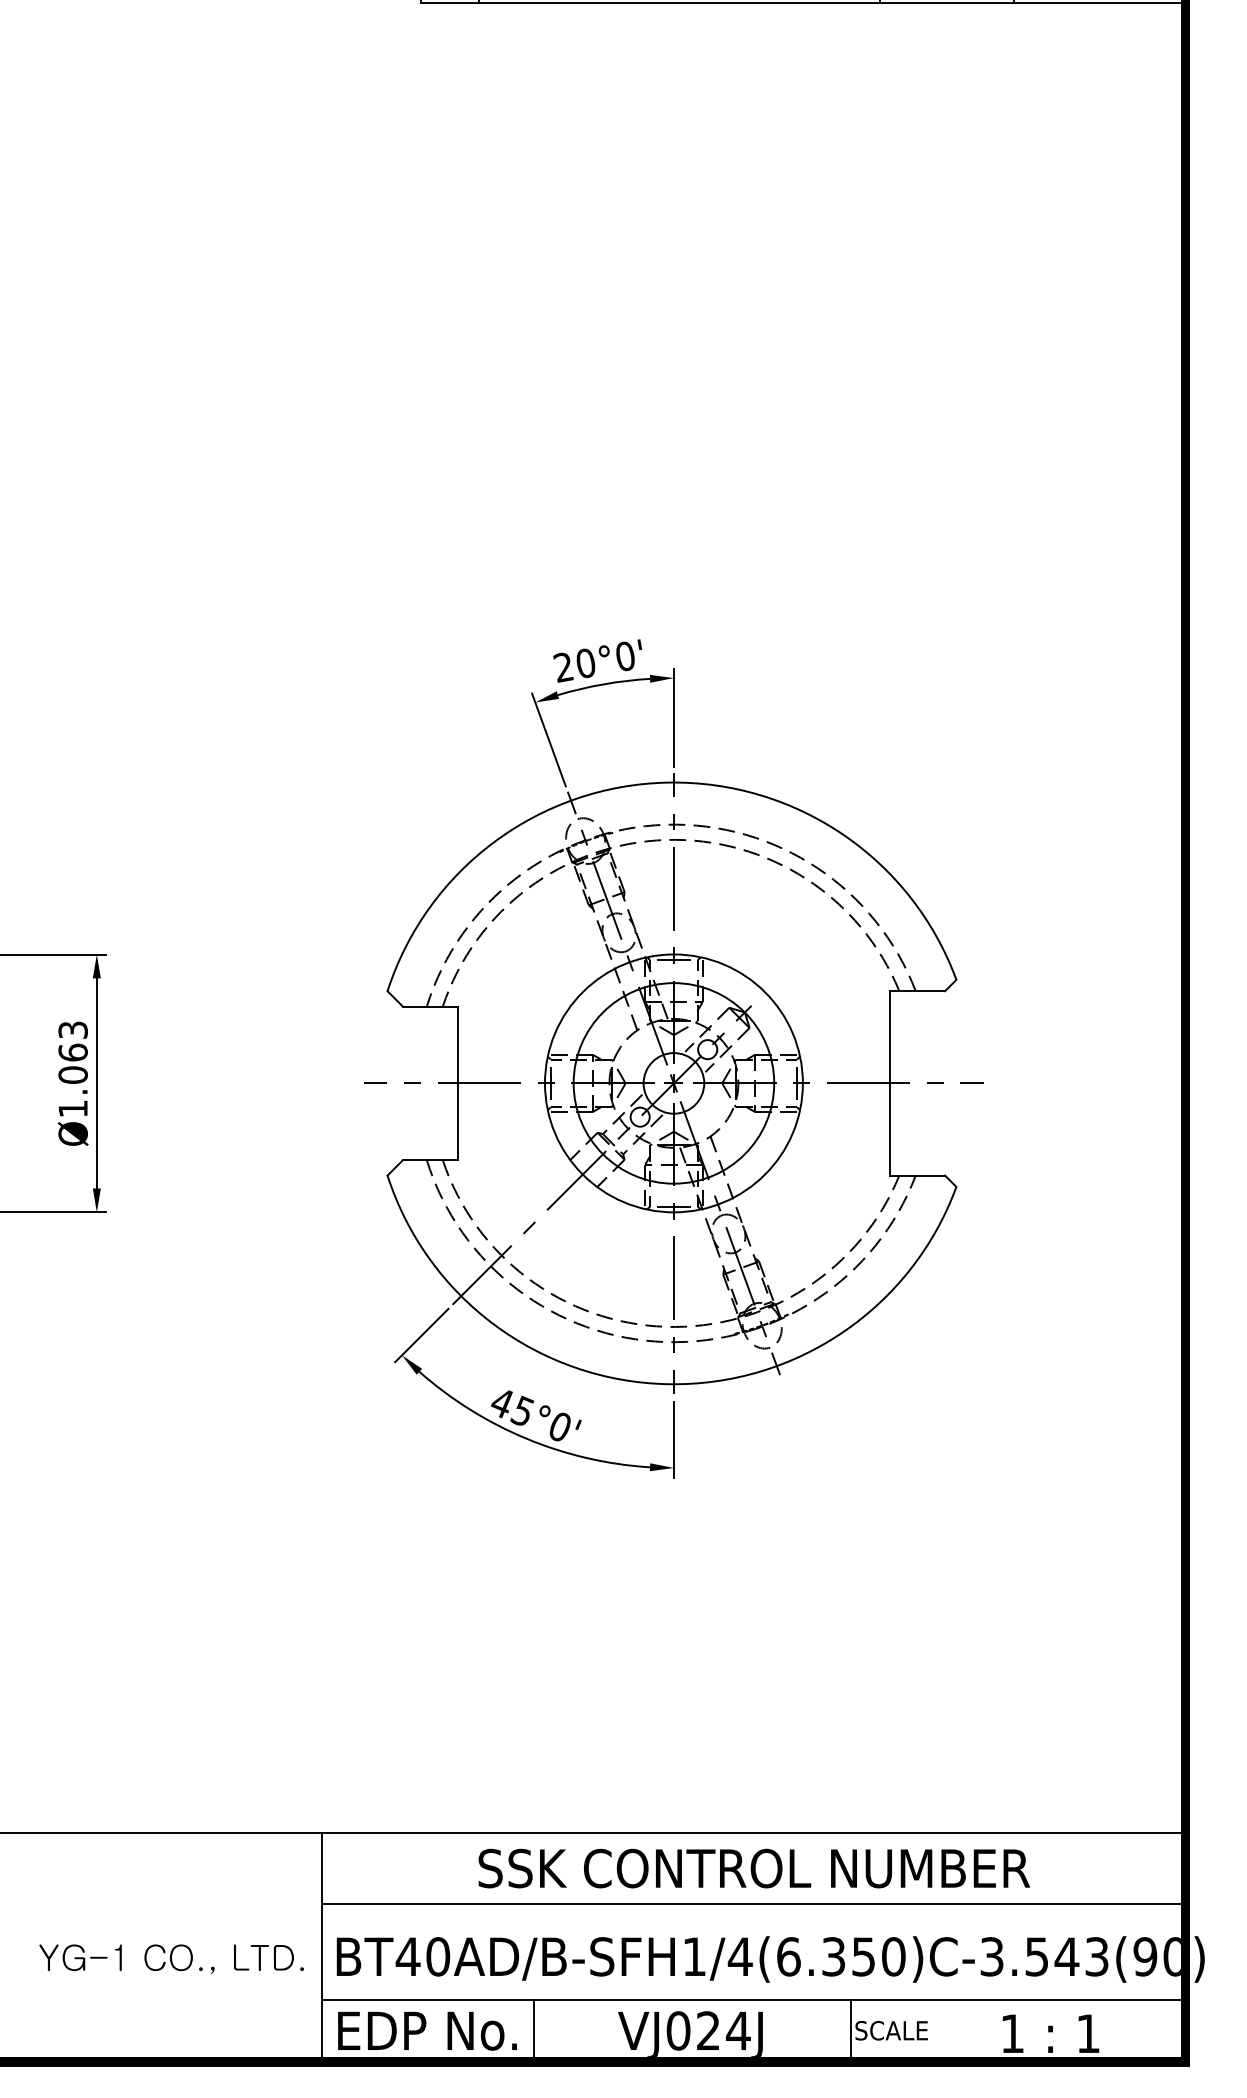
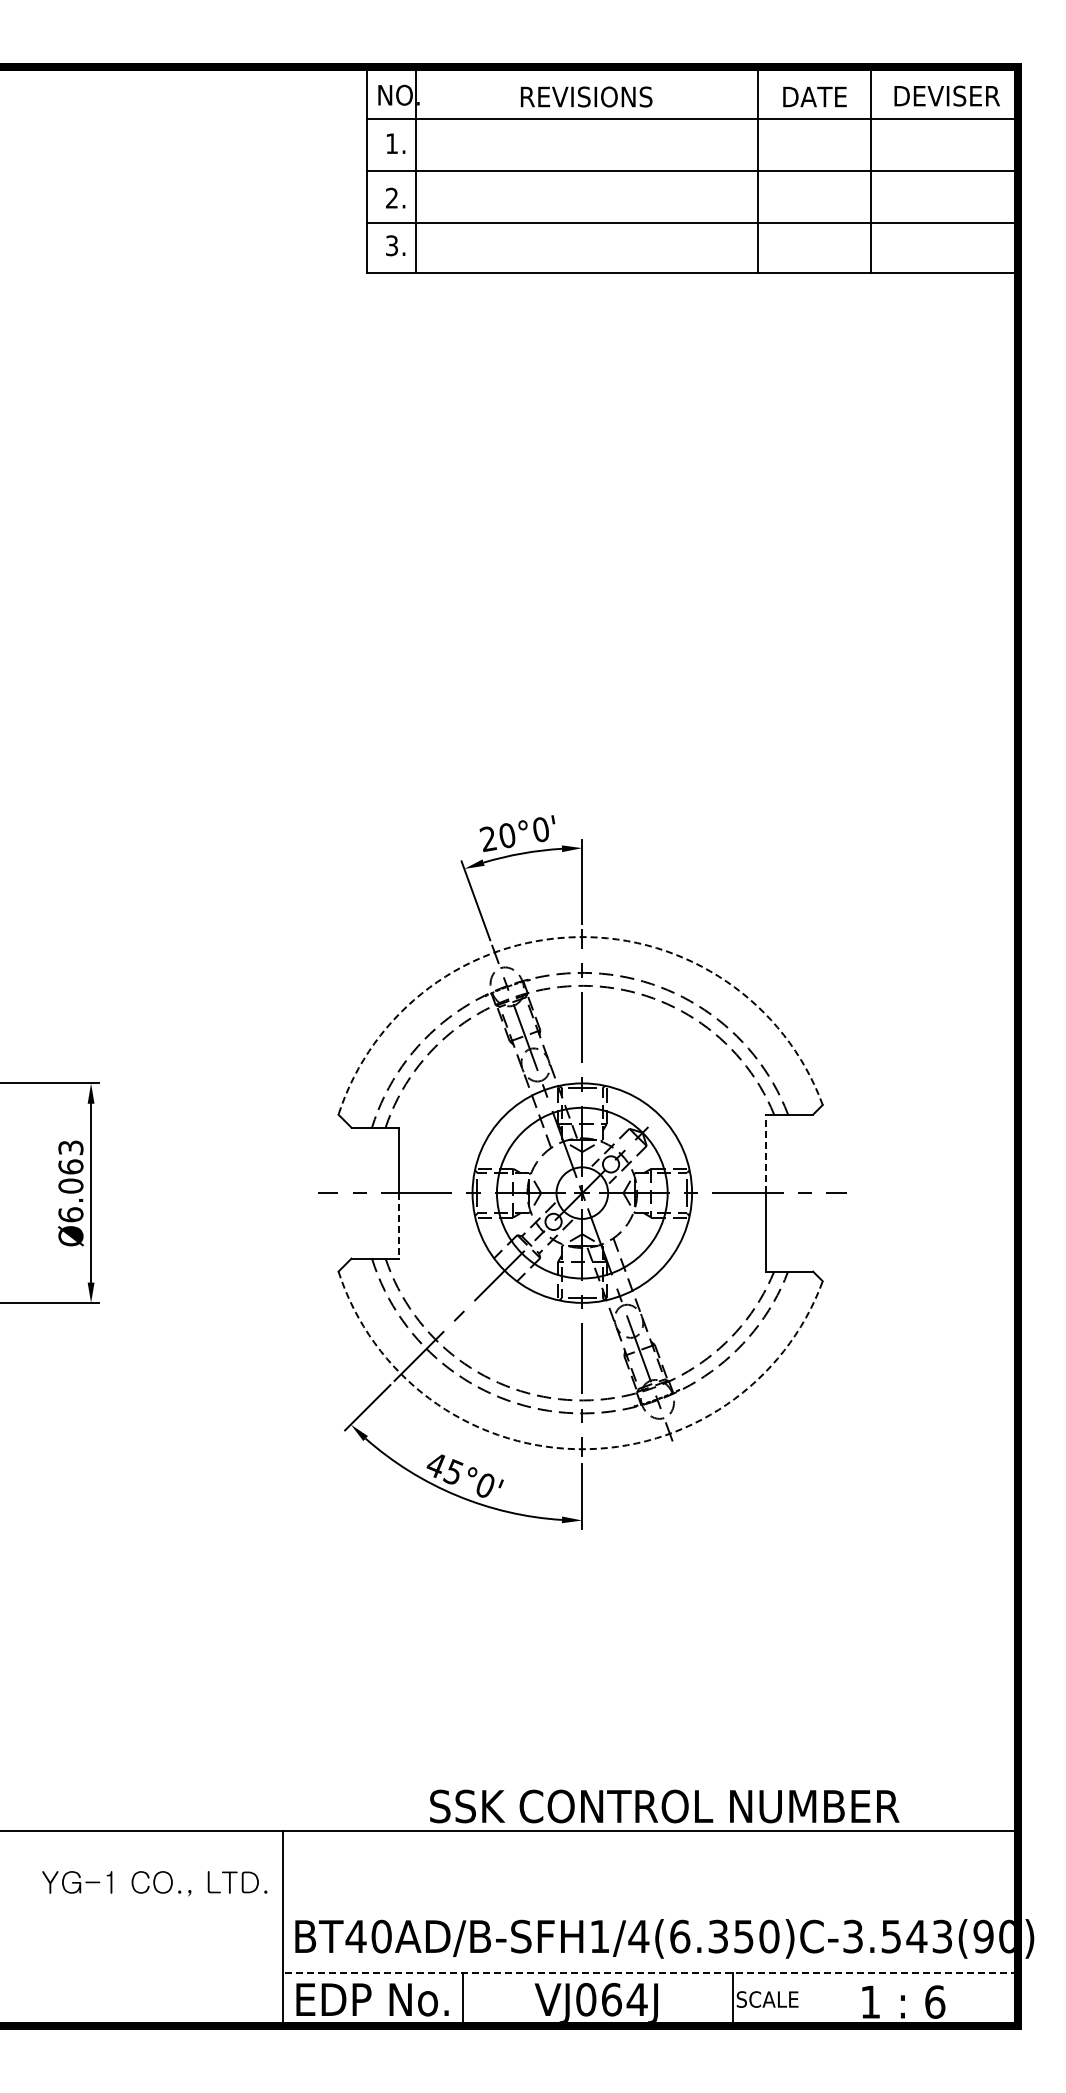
arc: (668, 783) -> (577, 937), solid -> dashed
line: (890, 1036) -> (766, 1153), solid -> dashed
text: (72, 1108) -> (70, 1214), Ø1.063 -> Ø6.063
line: (457, 1121) -> (398, 1225), solid -> dashed
arc: (668, 1384) -> (577, 1449), solid -> dashed
text: (754, 1868) -> (664, 1806), moved
line: (752, 1904) -> (649, 1892), removed
text: (171, 1959) -> (154, 1883), moved
line: (754, 2000) -> (650, 1973), solid -> dashed
text: (709, 2030) -> (612, 1999), VJ024J -> VJ064J
text: (1088, 2033) -> (935, 2001), 1 -> 6

